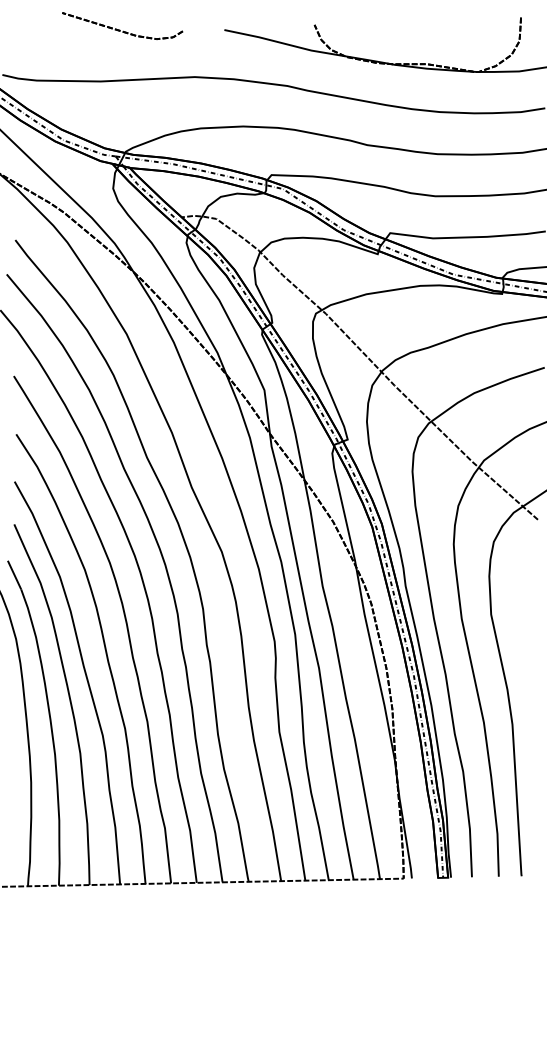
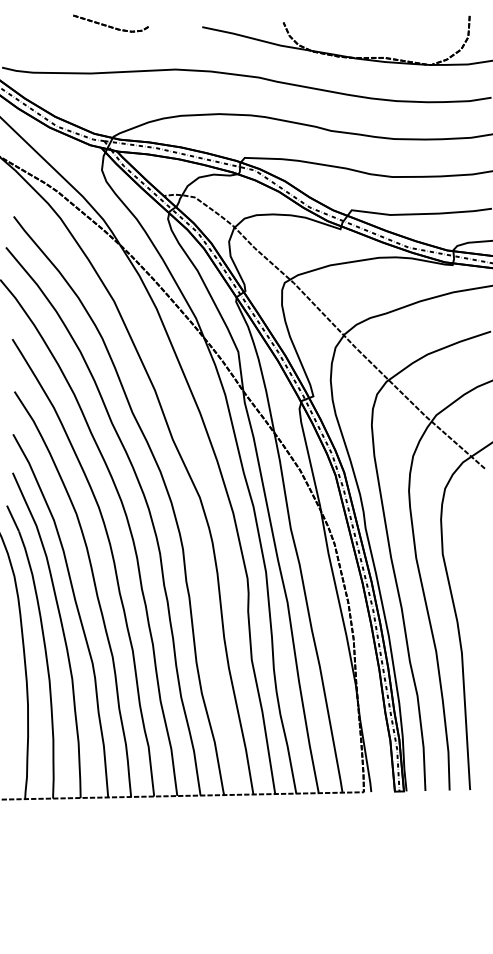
part: (122, 25) -> (110, 23), size x0.7

